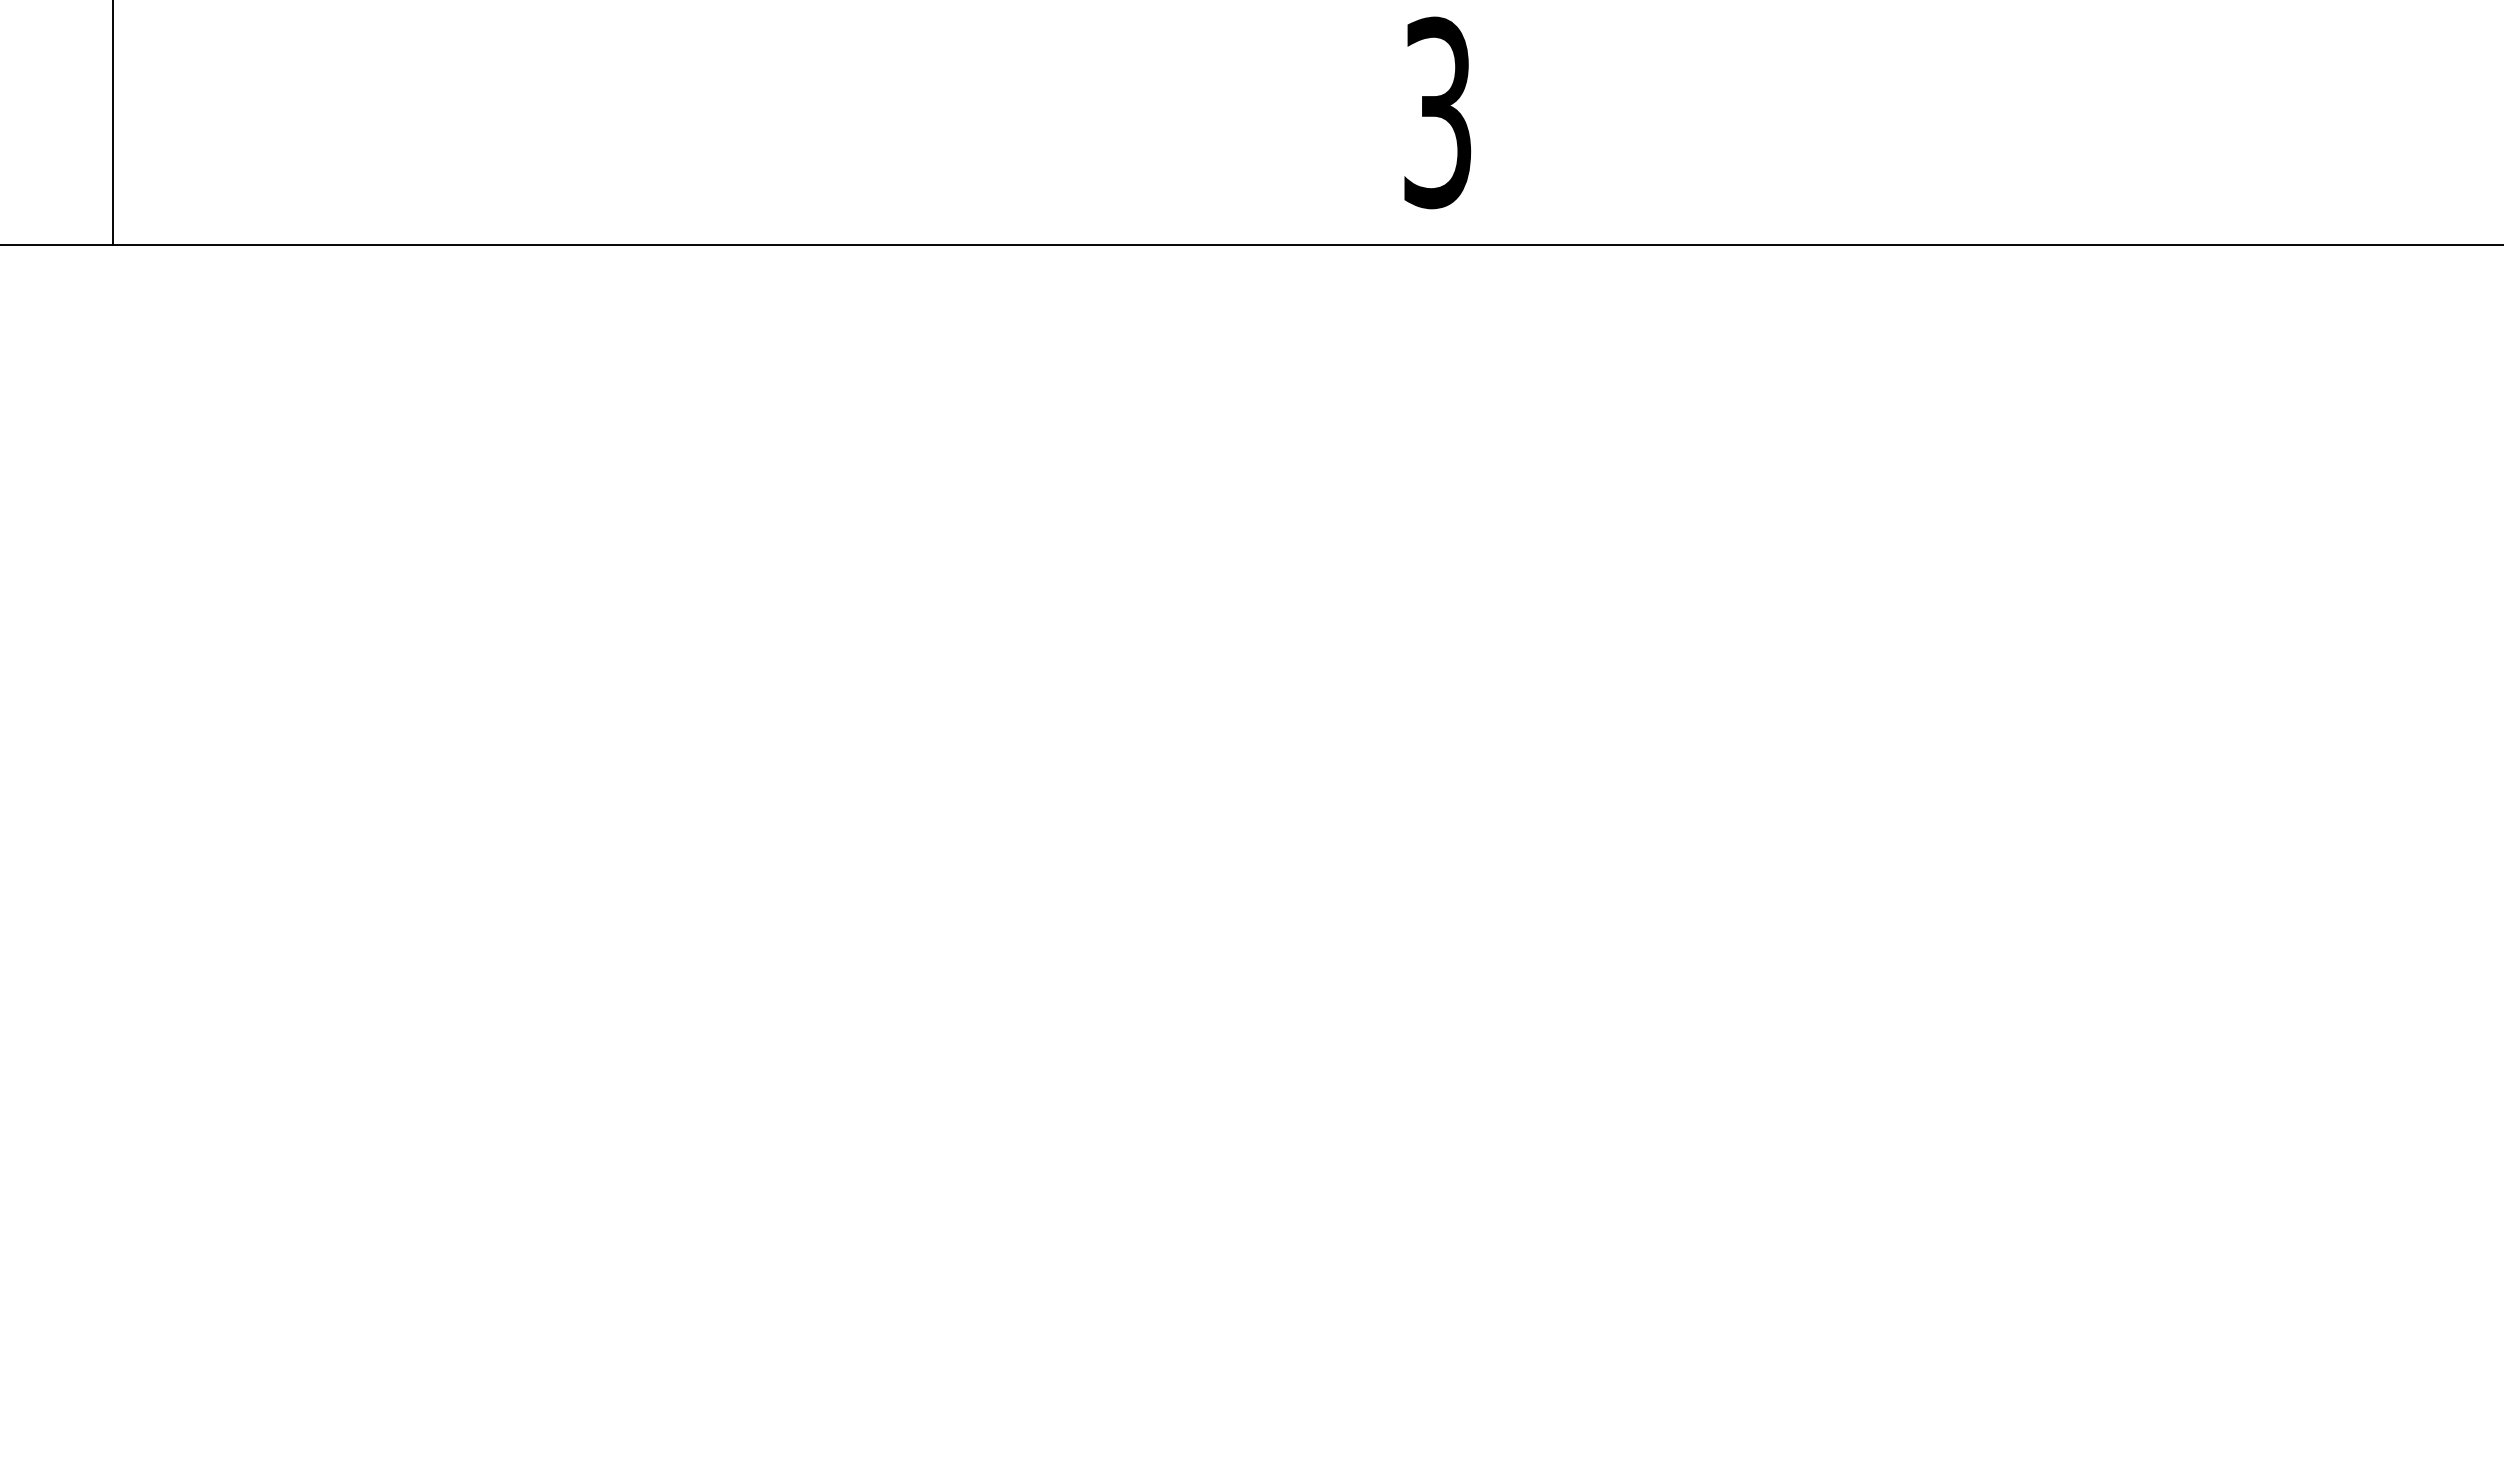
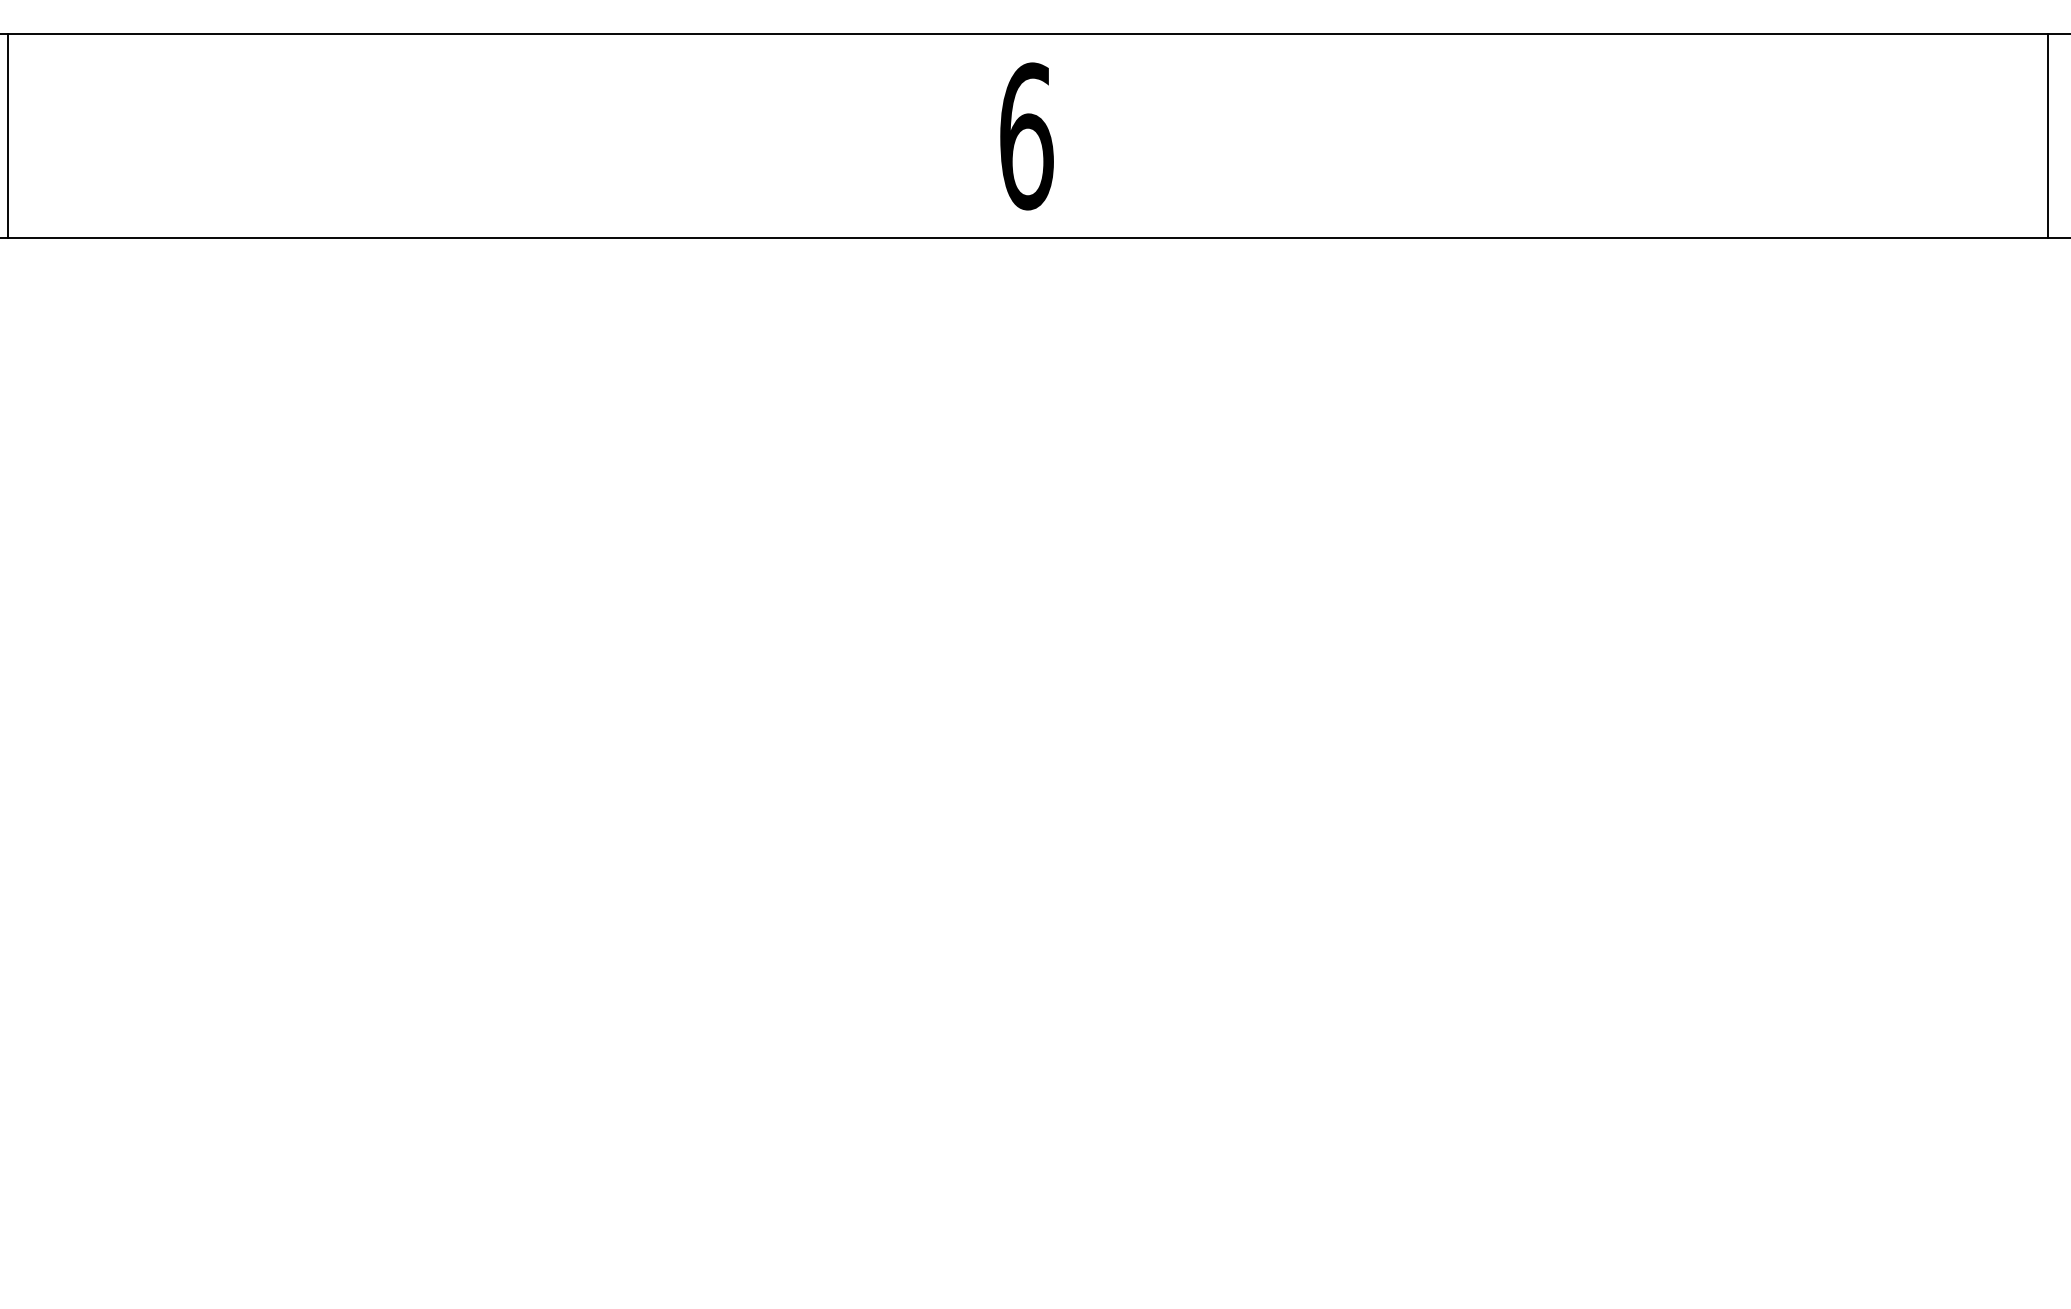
text: (1437, 112) -> (1026, 136), 3 -> 6

